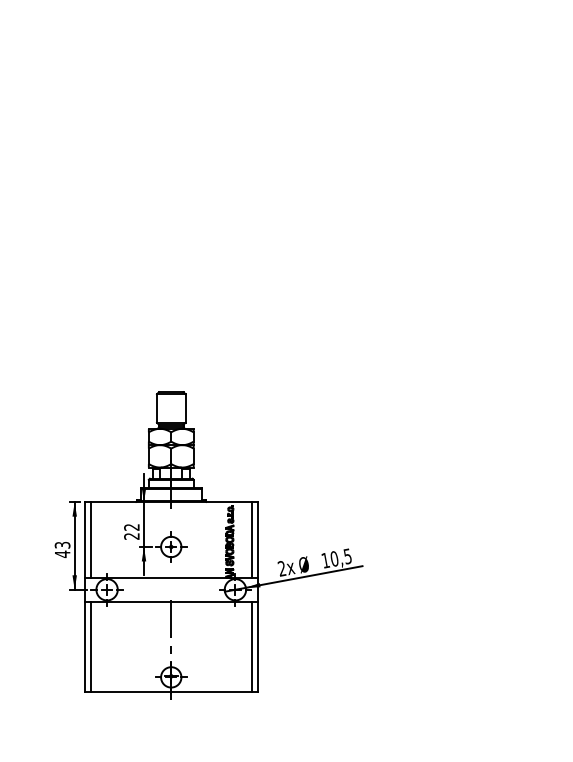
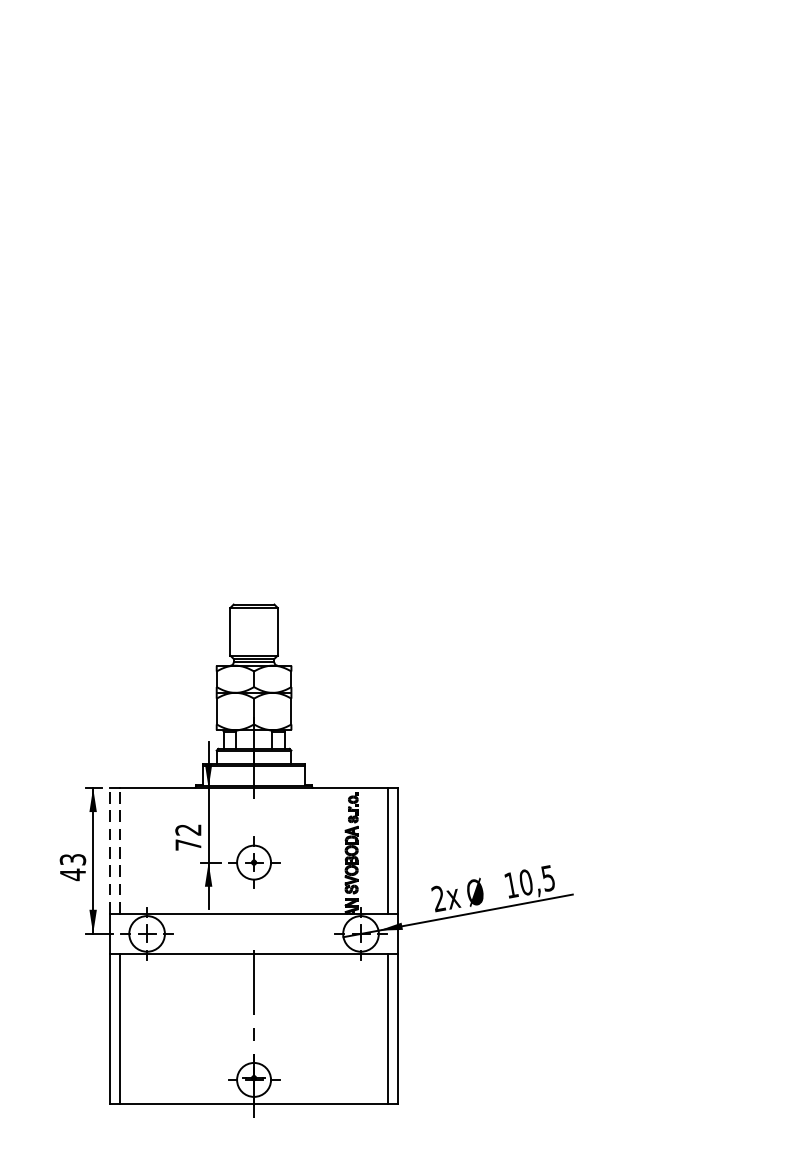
text: (131, 536) -> (187, 845), 22 -> 72
line: (84, 539) -> (109, 850), solid -> dashed
line: (90, 539) -> (119, 850), solid -> dashed

